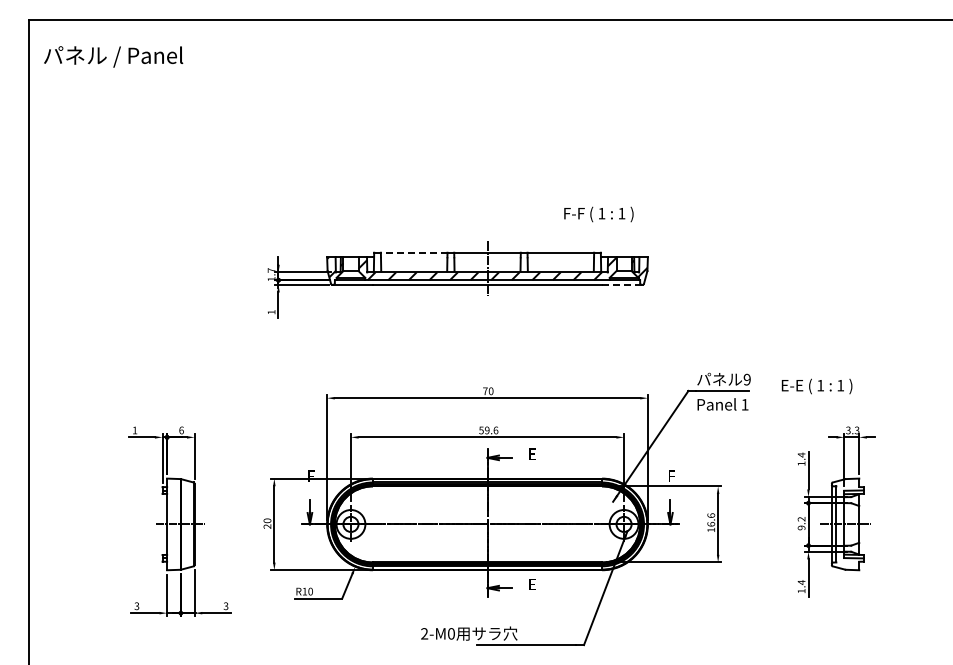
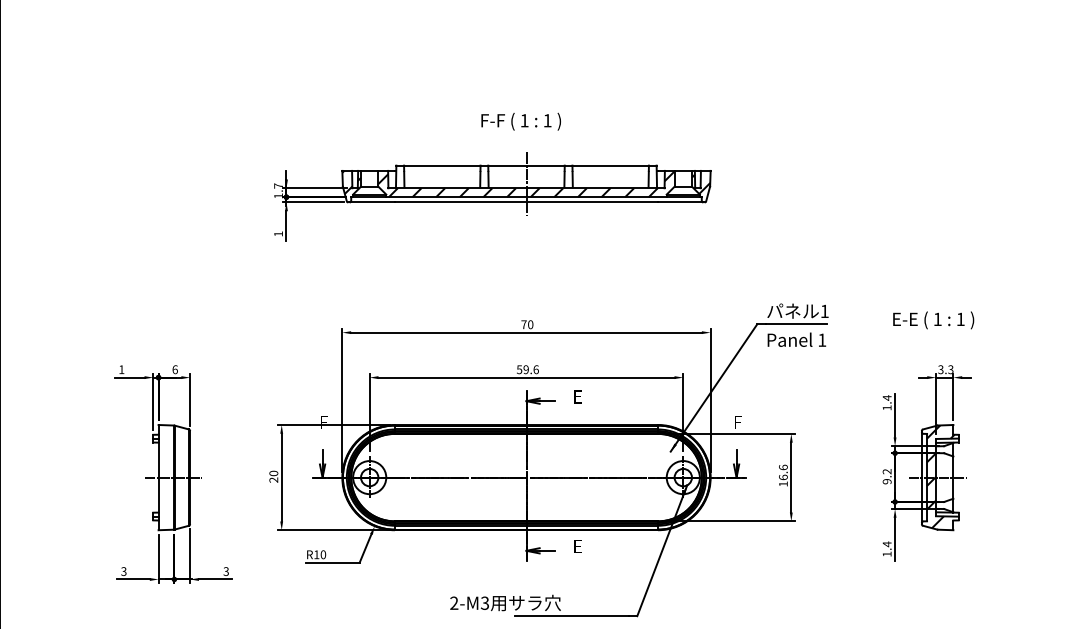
text: (598, 214) -> (520, 121), moved
line: (413, 252) -> (441, 165), dashed -> solid
line: (621, 284) -> (680, 202), dashed -> solid
text: (746, 379) -> (823, 311), 9 -> 1
text: (816, 386) -> (932, 320), moved
hatch: (848, 523) -> (941, 476), added
text: (450, 633) -> (483, 602), 2-M0 -> 2-M3

